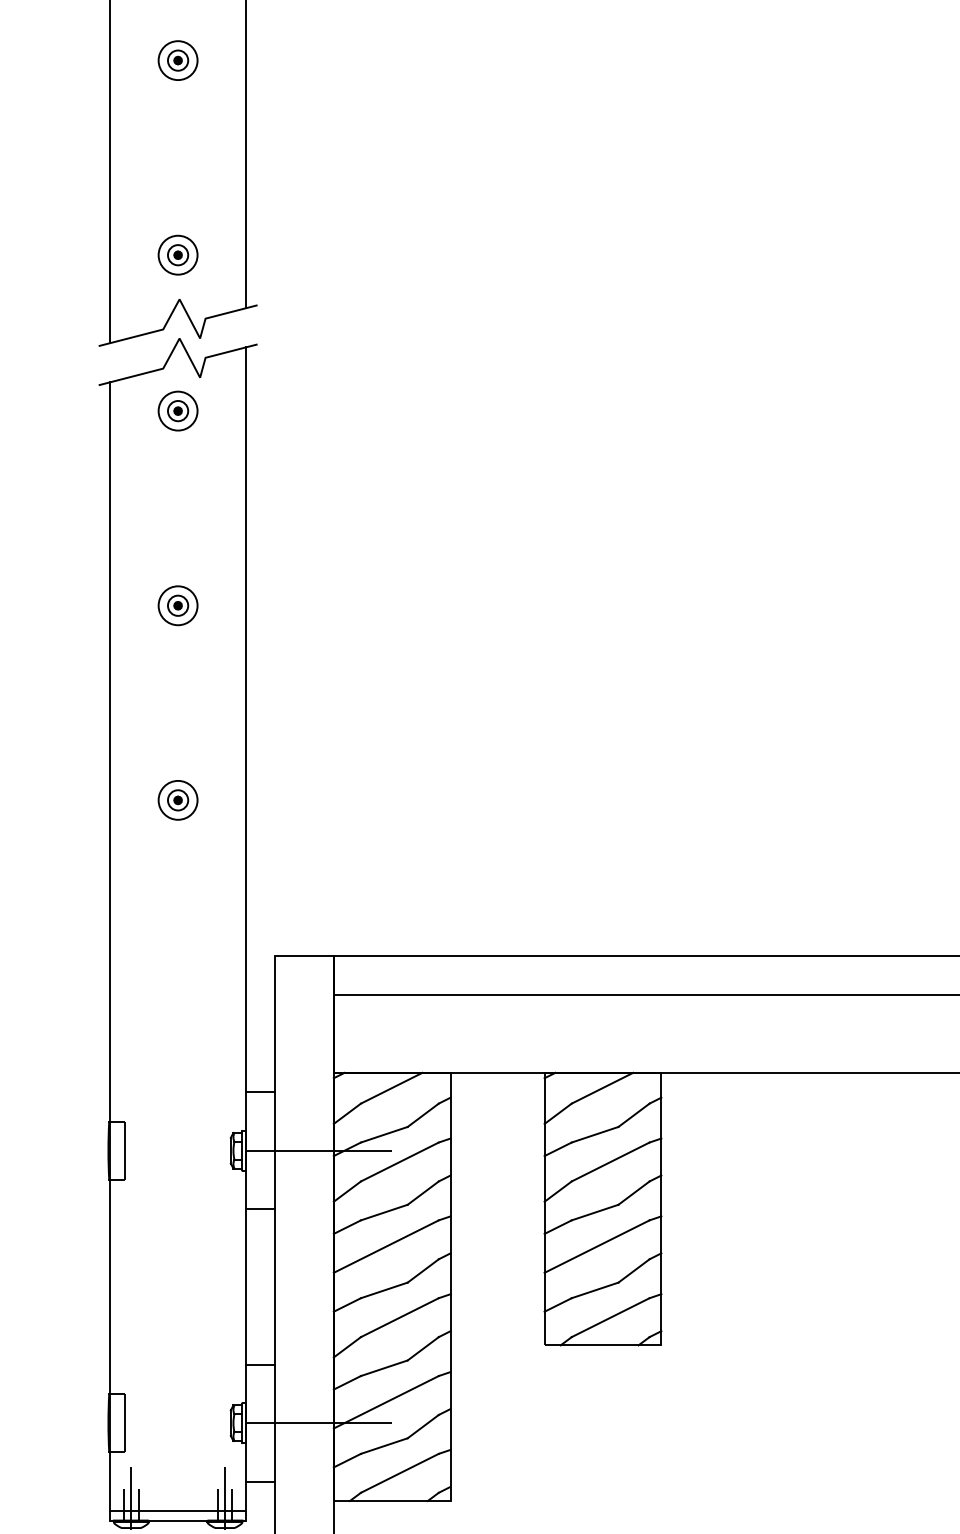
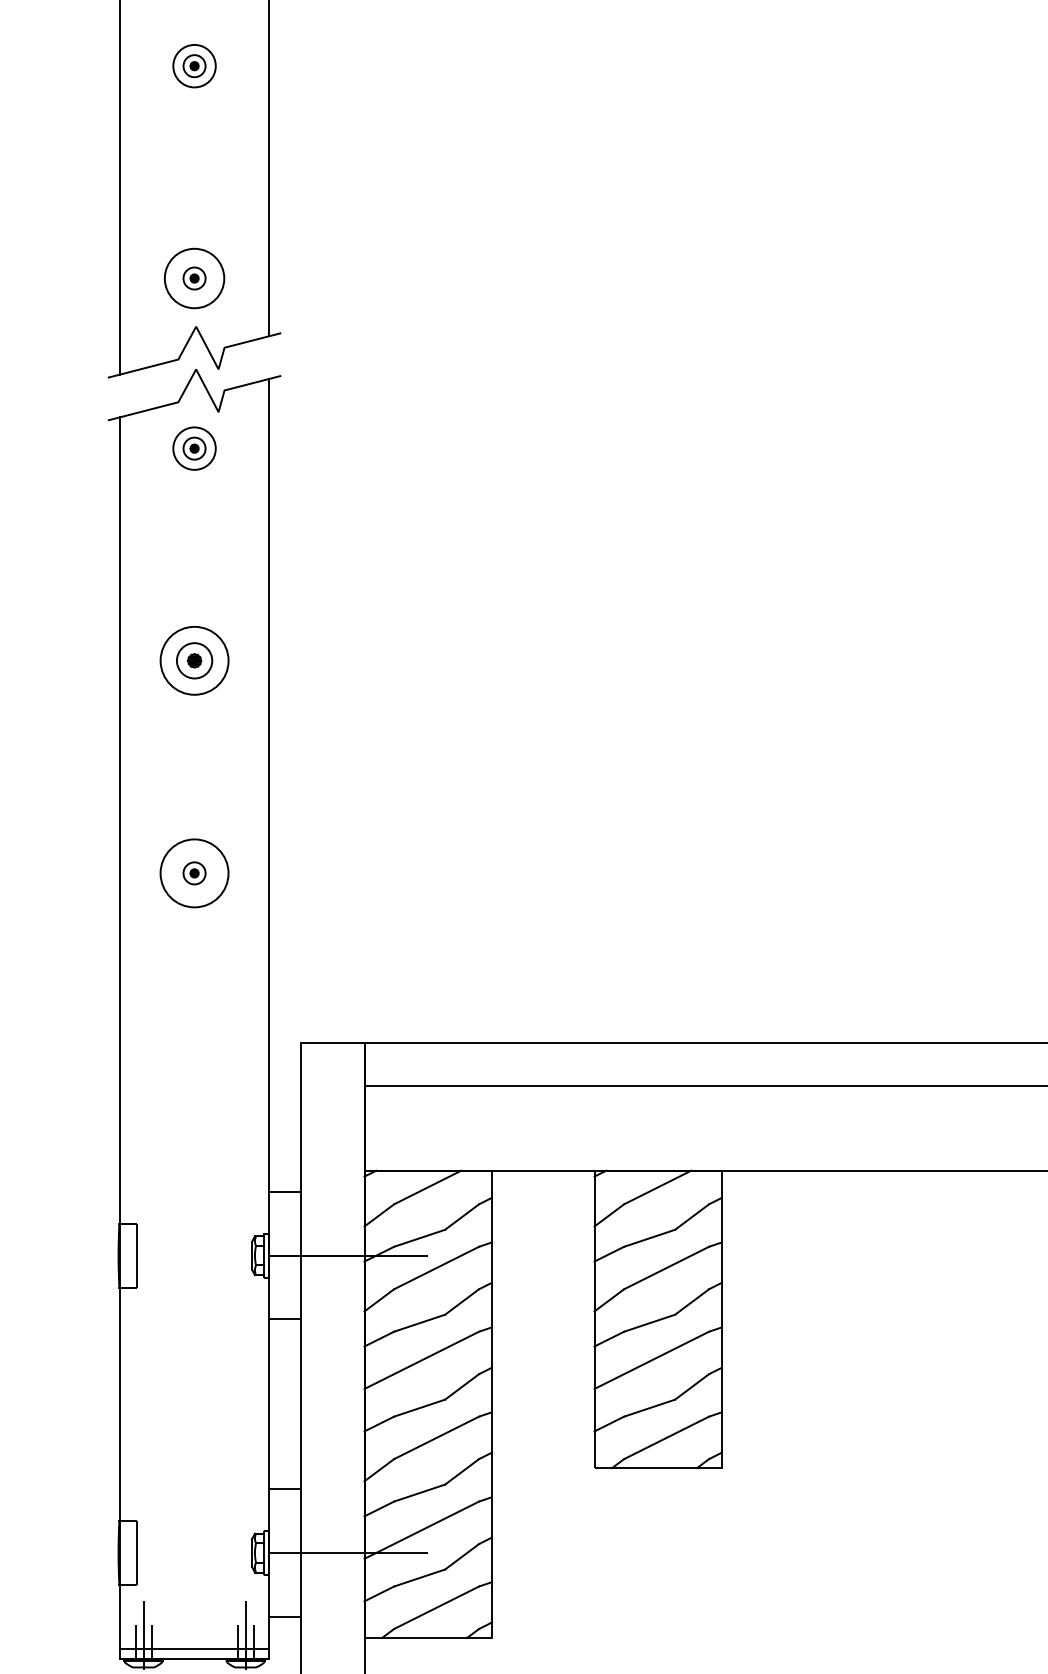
circle: (178, 255) -> (194, 278), size x1.4
part: (178, 606) -> (194, 661), size x1.6
circle: (178, 800) -> (194, 873), size x1.6

